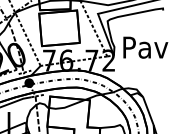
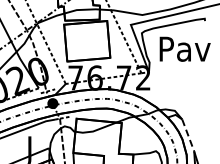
text: (145, 47) -> (184, 48), moved
line: (148, 111) -> (188, 135), solid -> dashed

